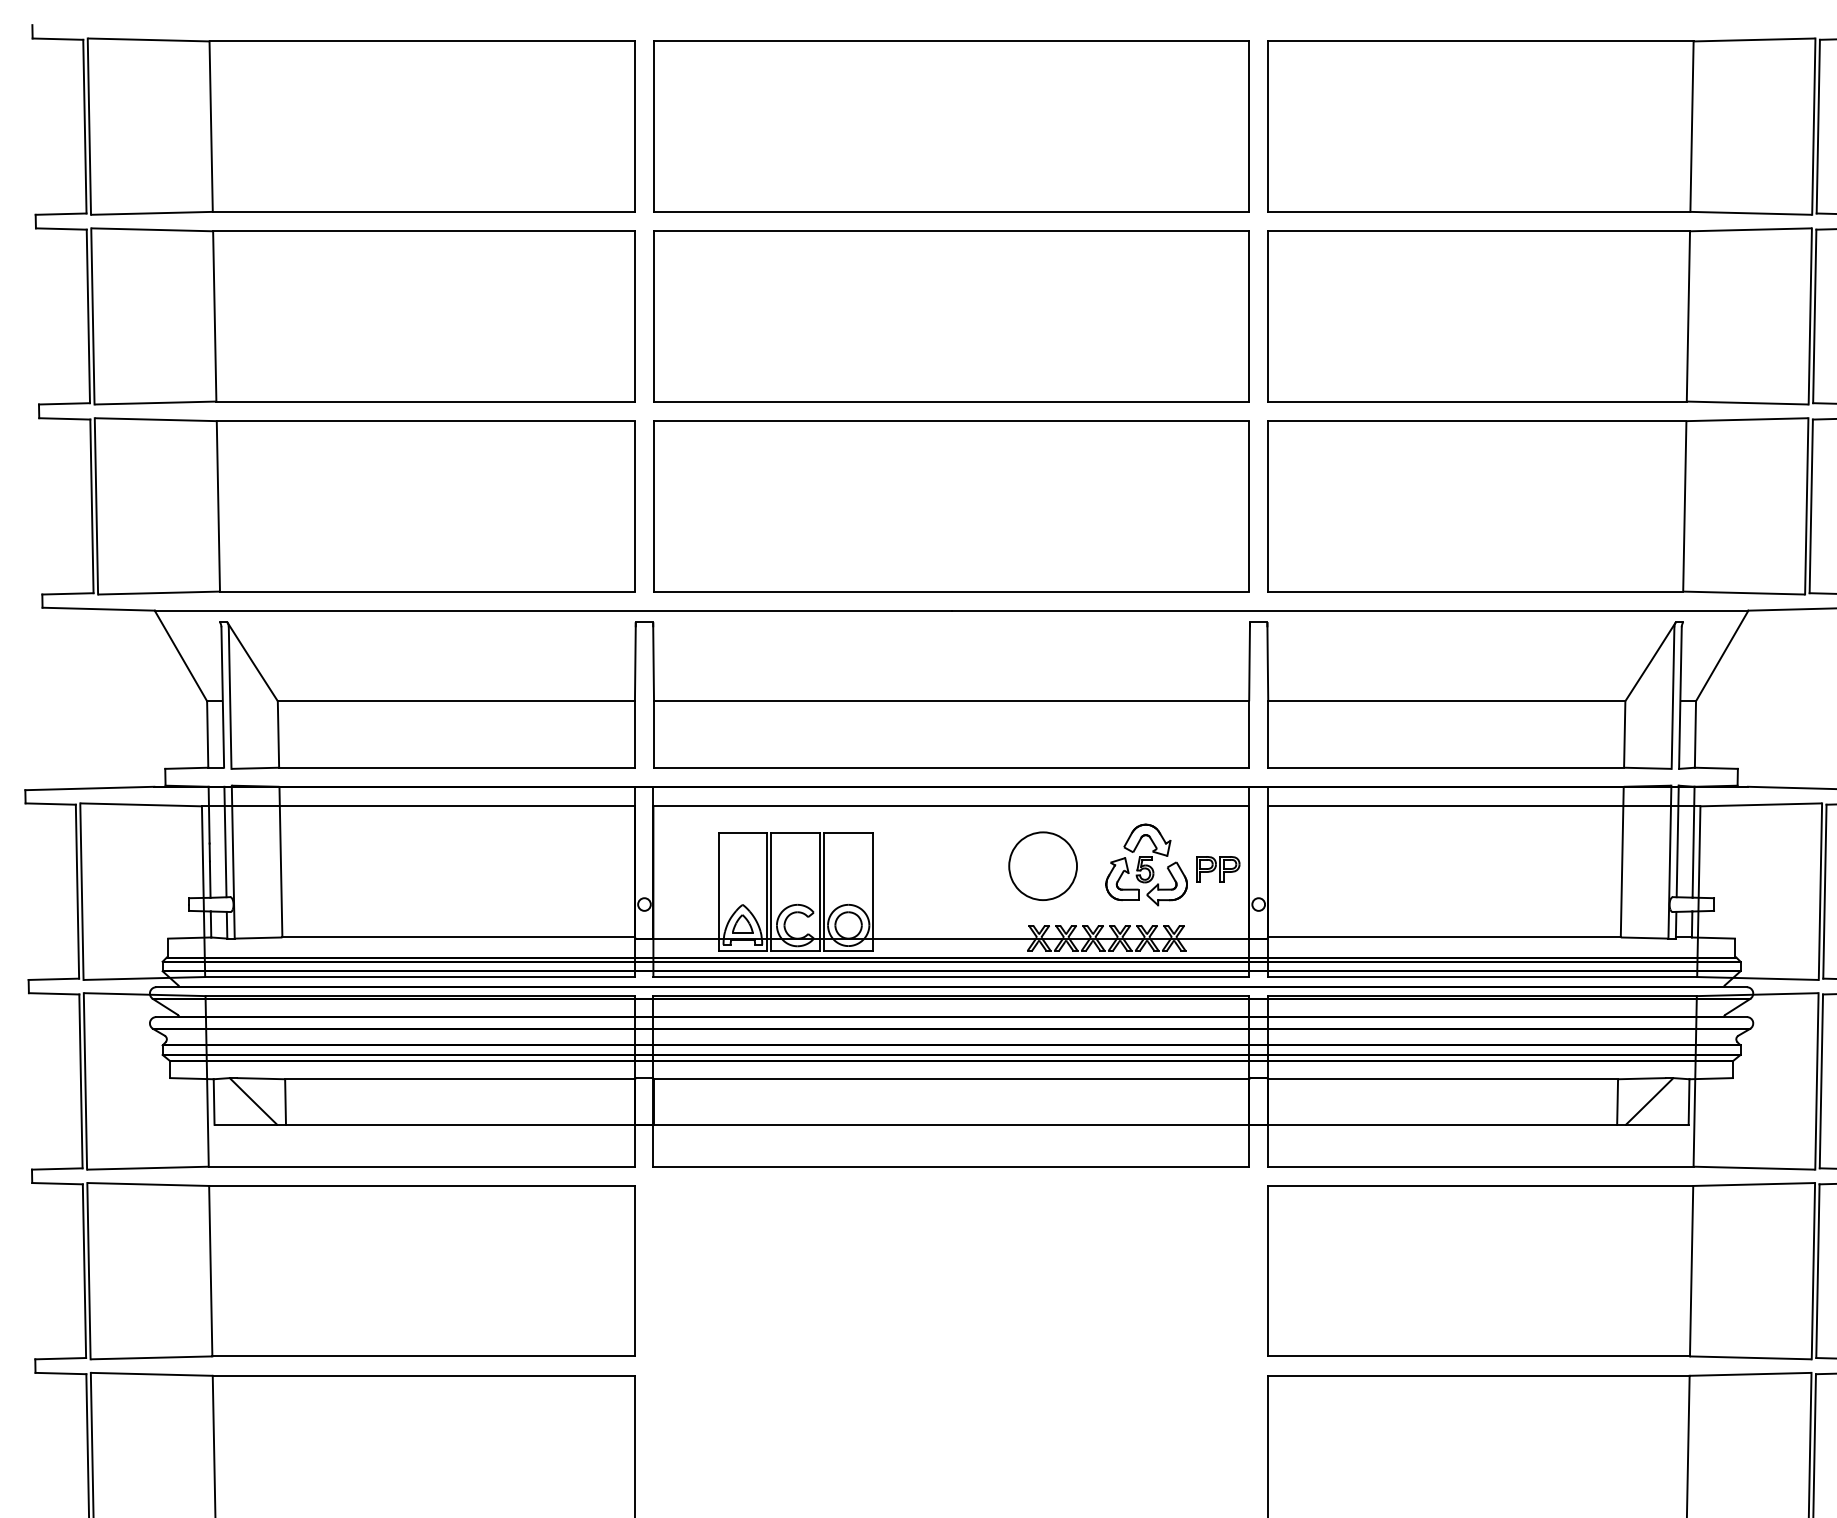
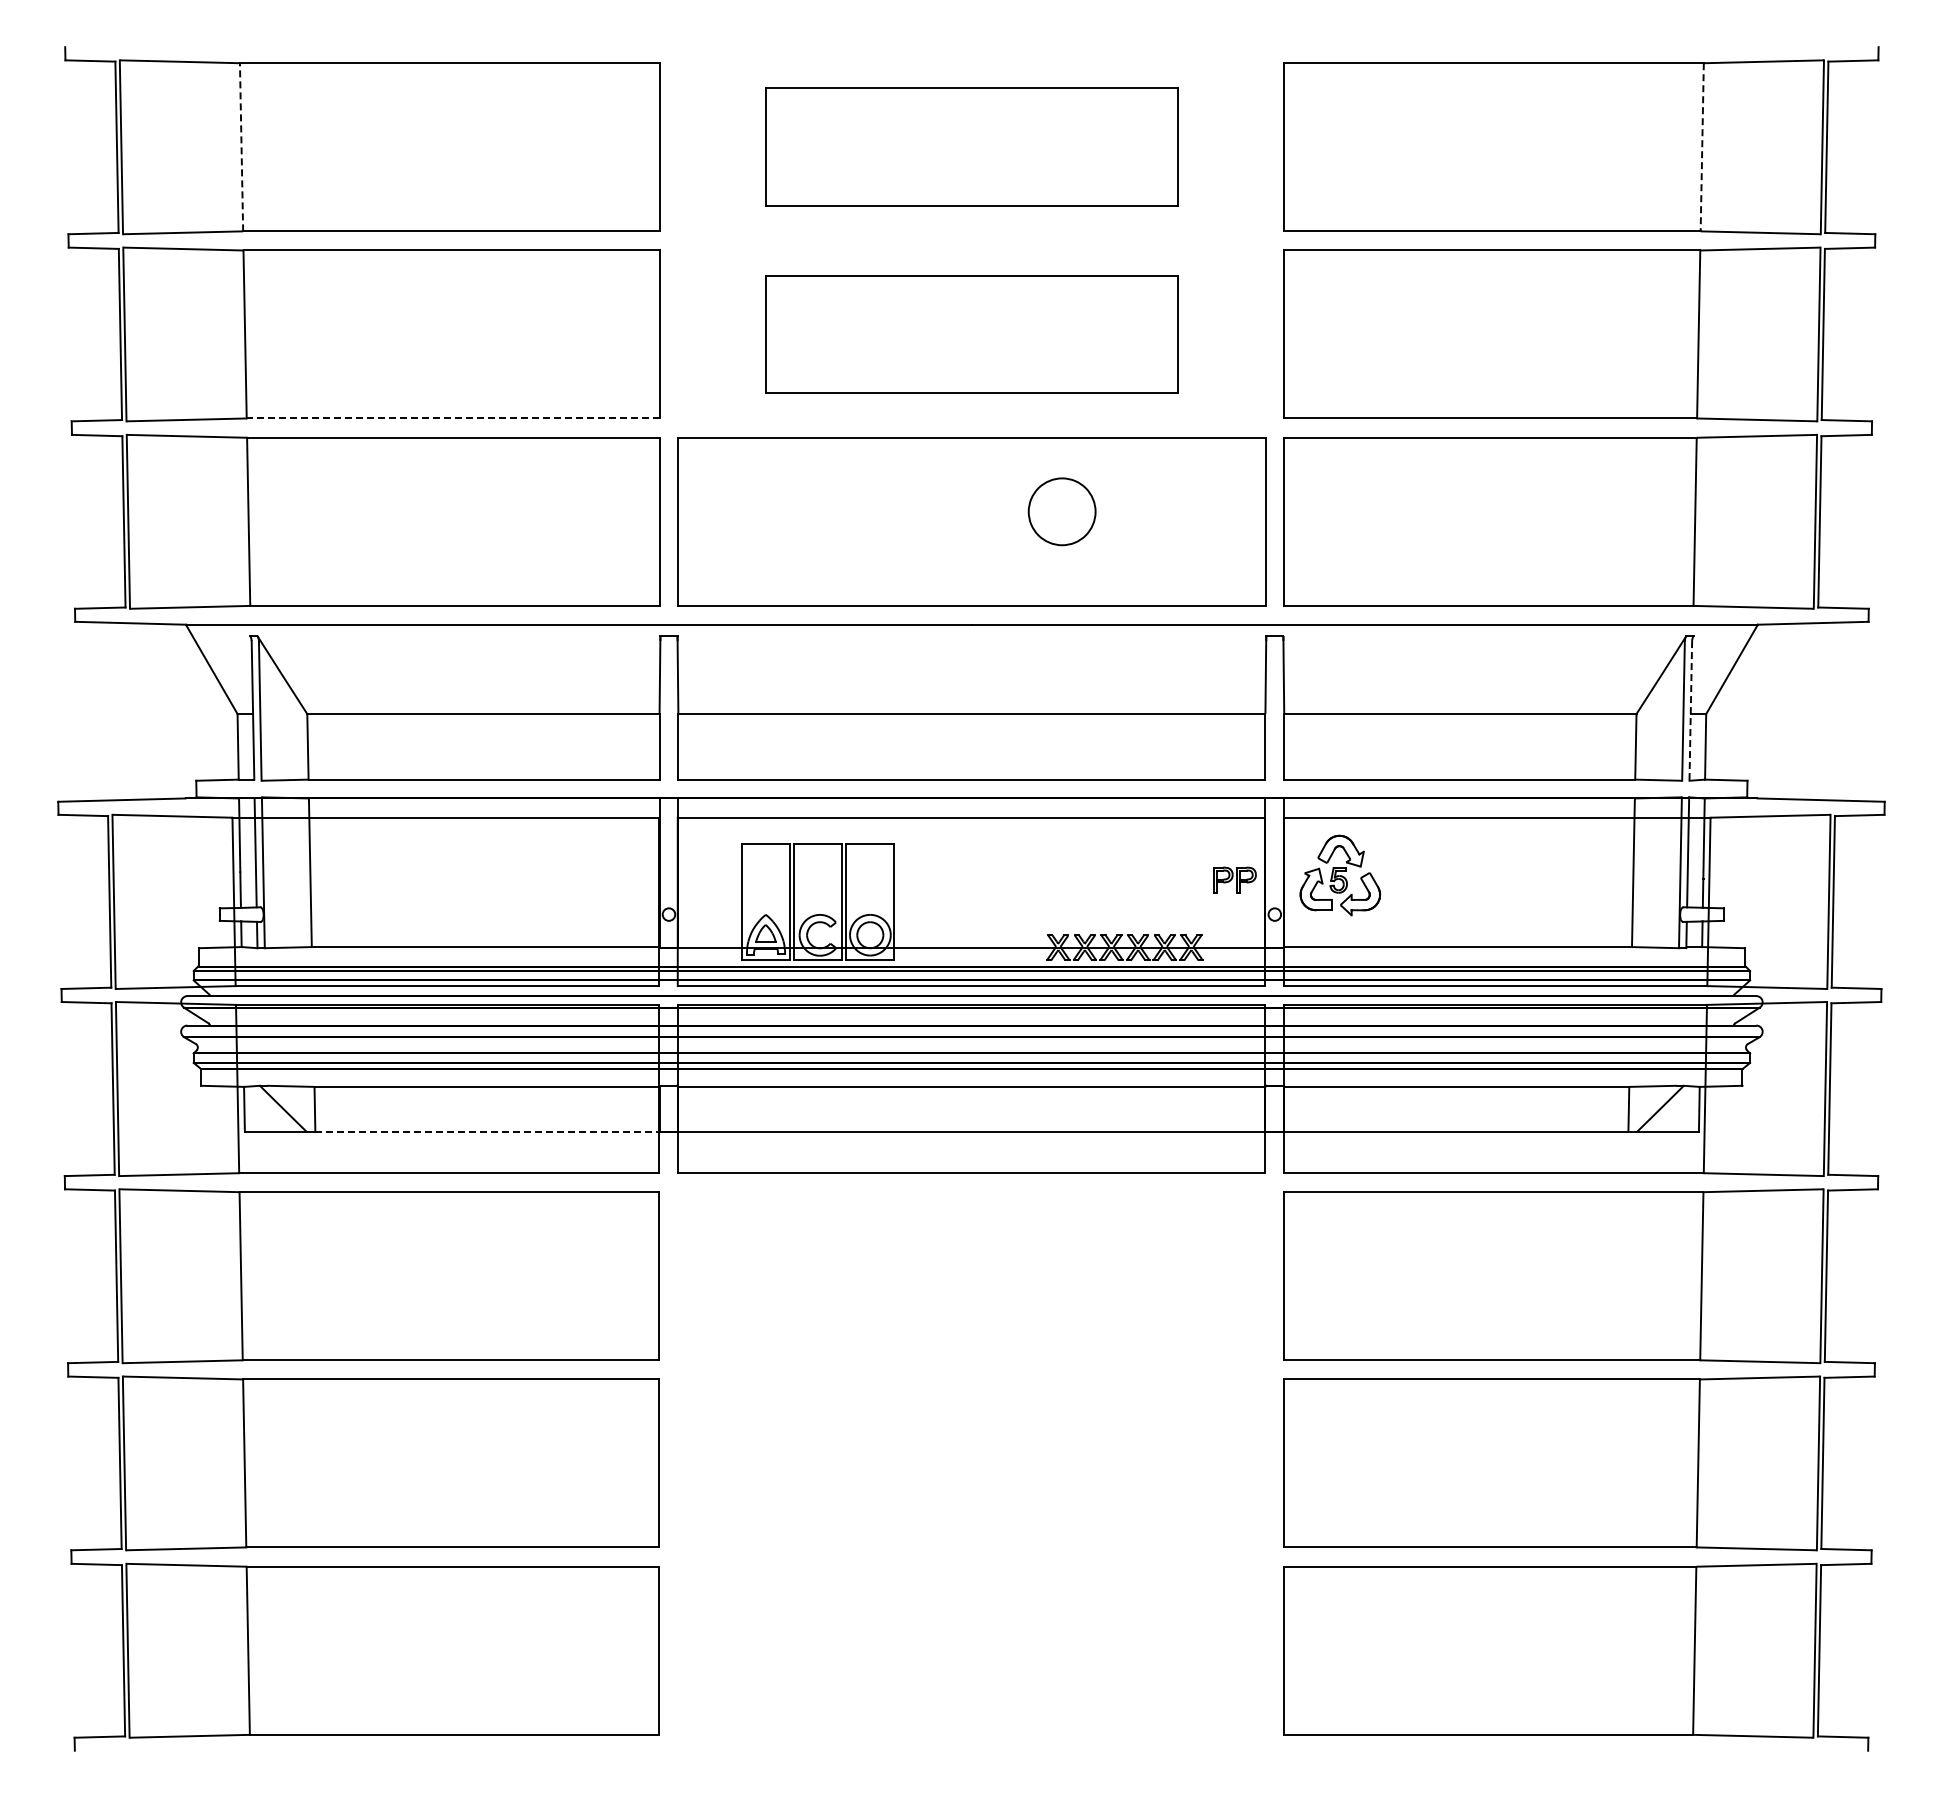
line: (211, 125) -> (241, 146), solid -> dashed
part: (951, 125) -> (971, 146), size x0.7
line: (1692, 126) -> (1702, 147), solid -> dashed
part: (951, 315) -> (971, 333), size x0.7
line: (425, 401) -> (452, 418), solid -> dashed
line: (1680, 697) -> (1690, 710), solid -> dashed
part: (1146, 864) -> (1340, 875), moved
part: (1042, 865) -> (1061, 511), moved
line: (460, 1124) -> (487, 1131), solid -> dashed

